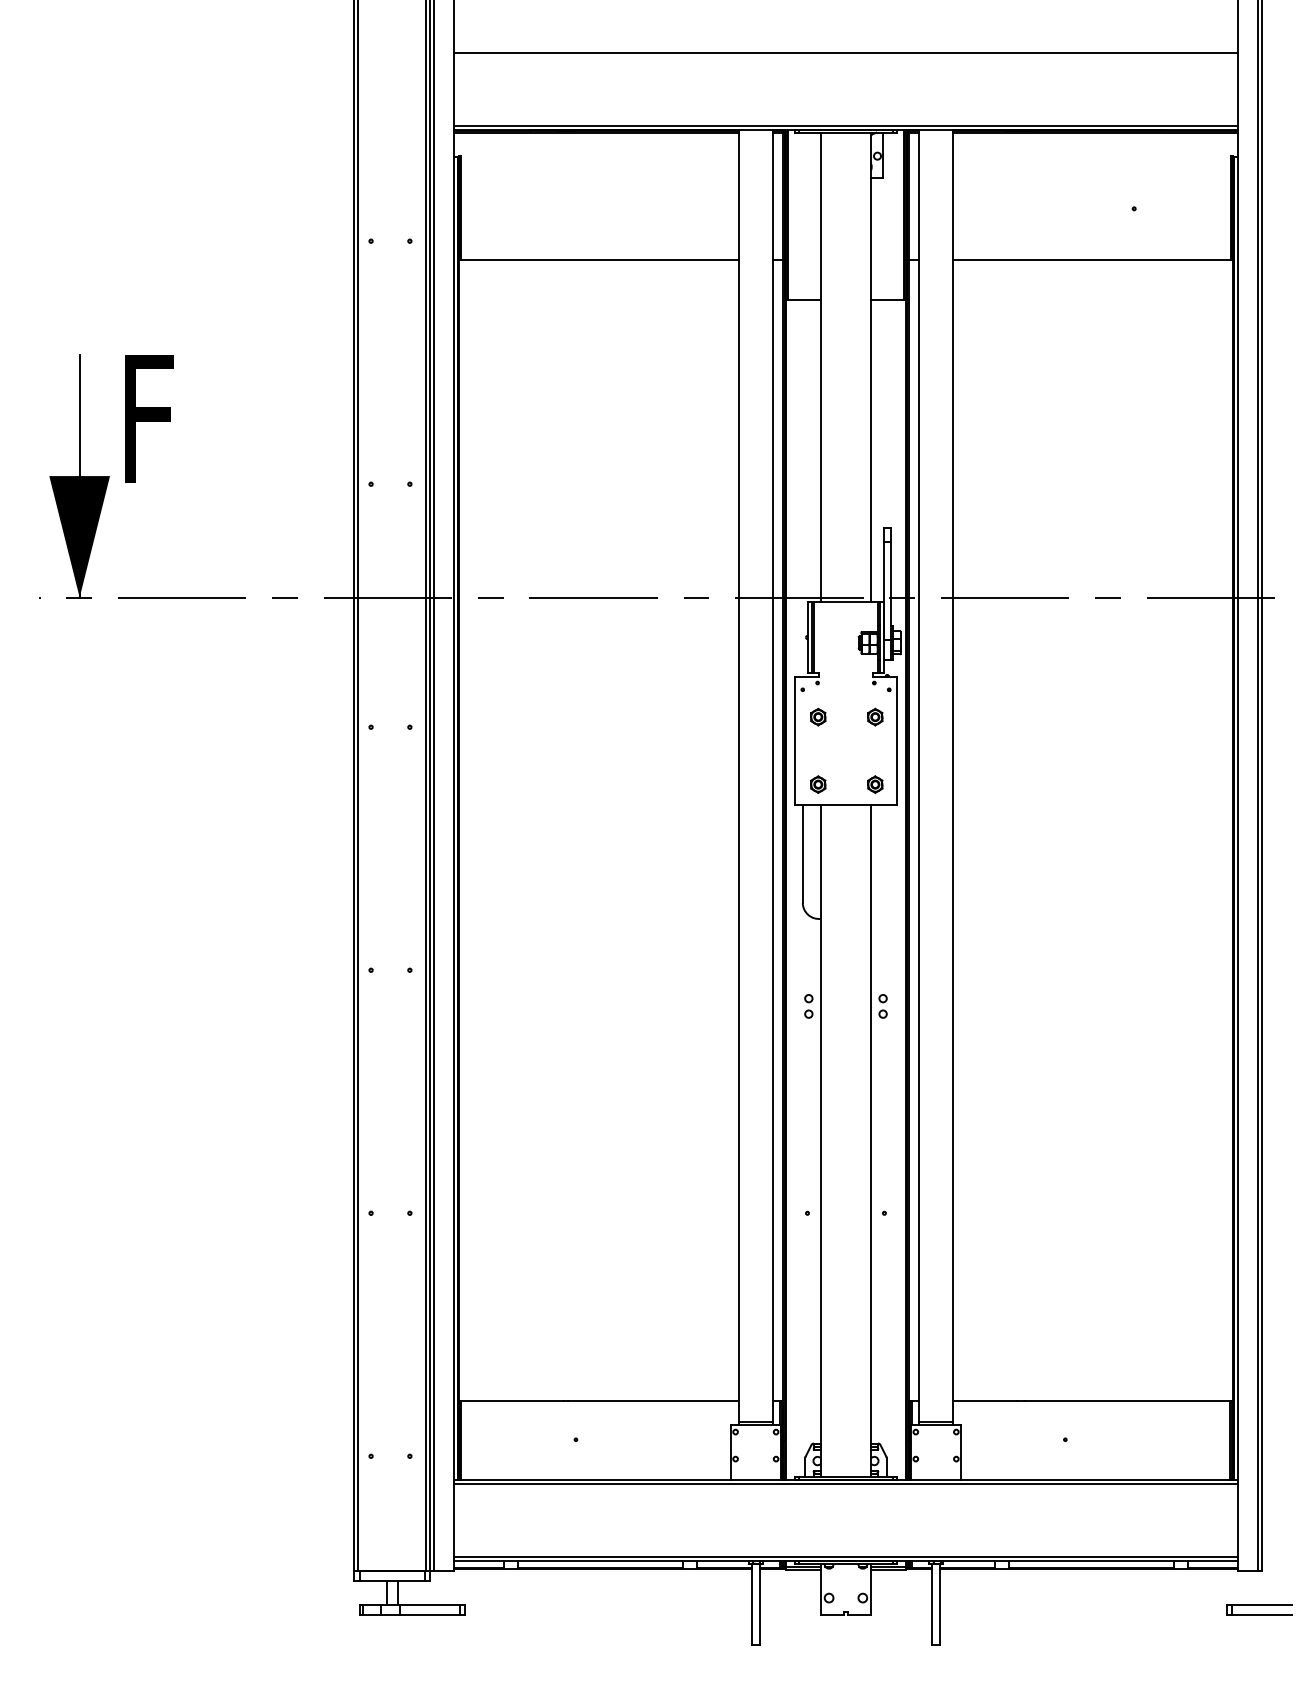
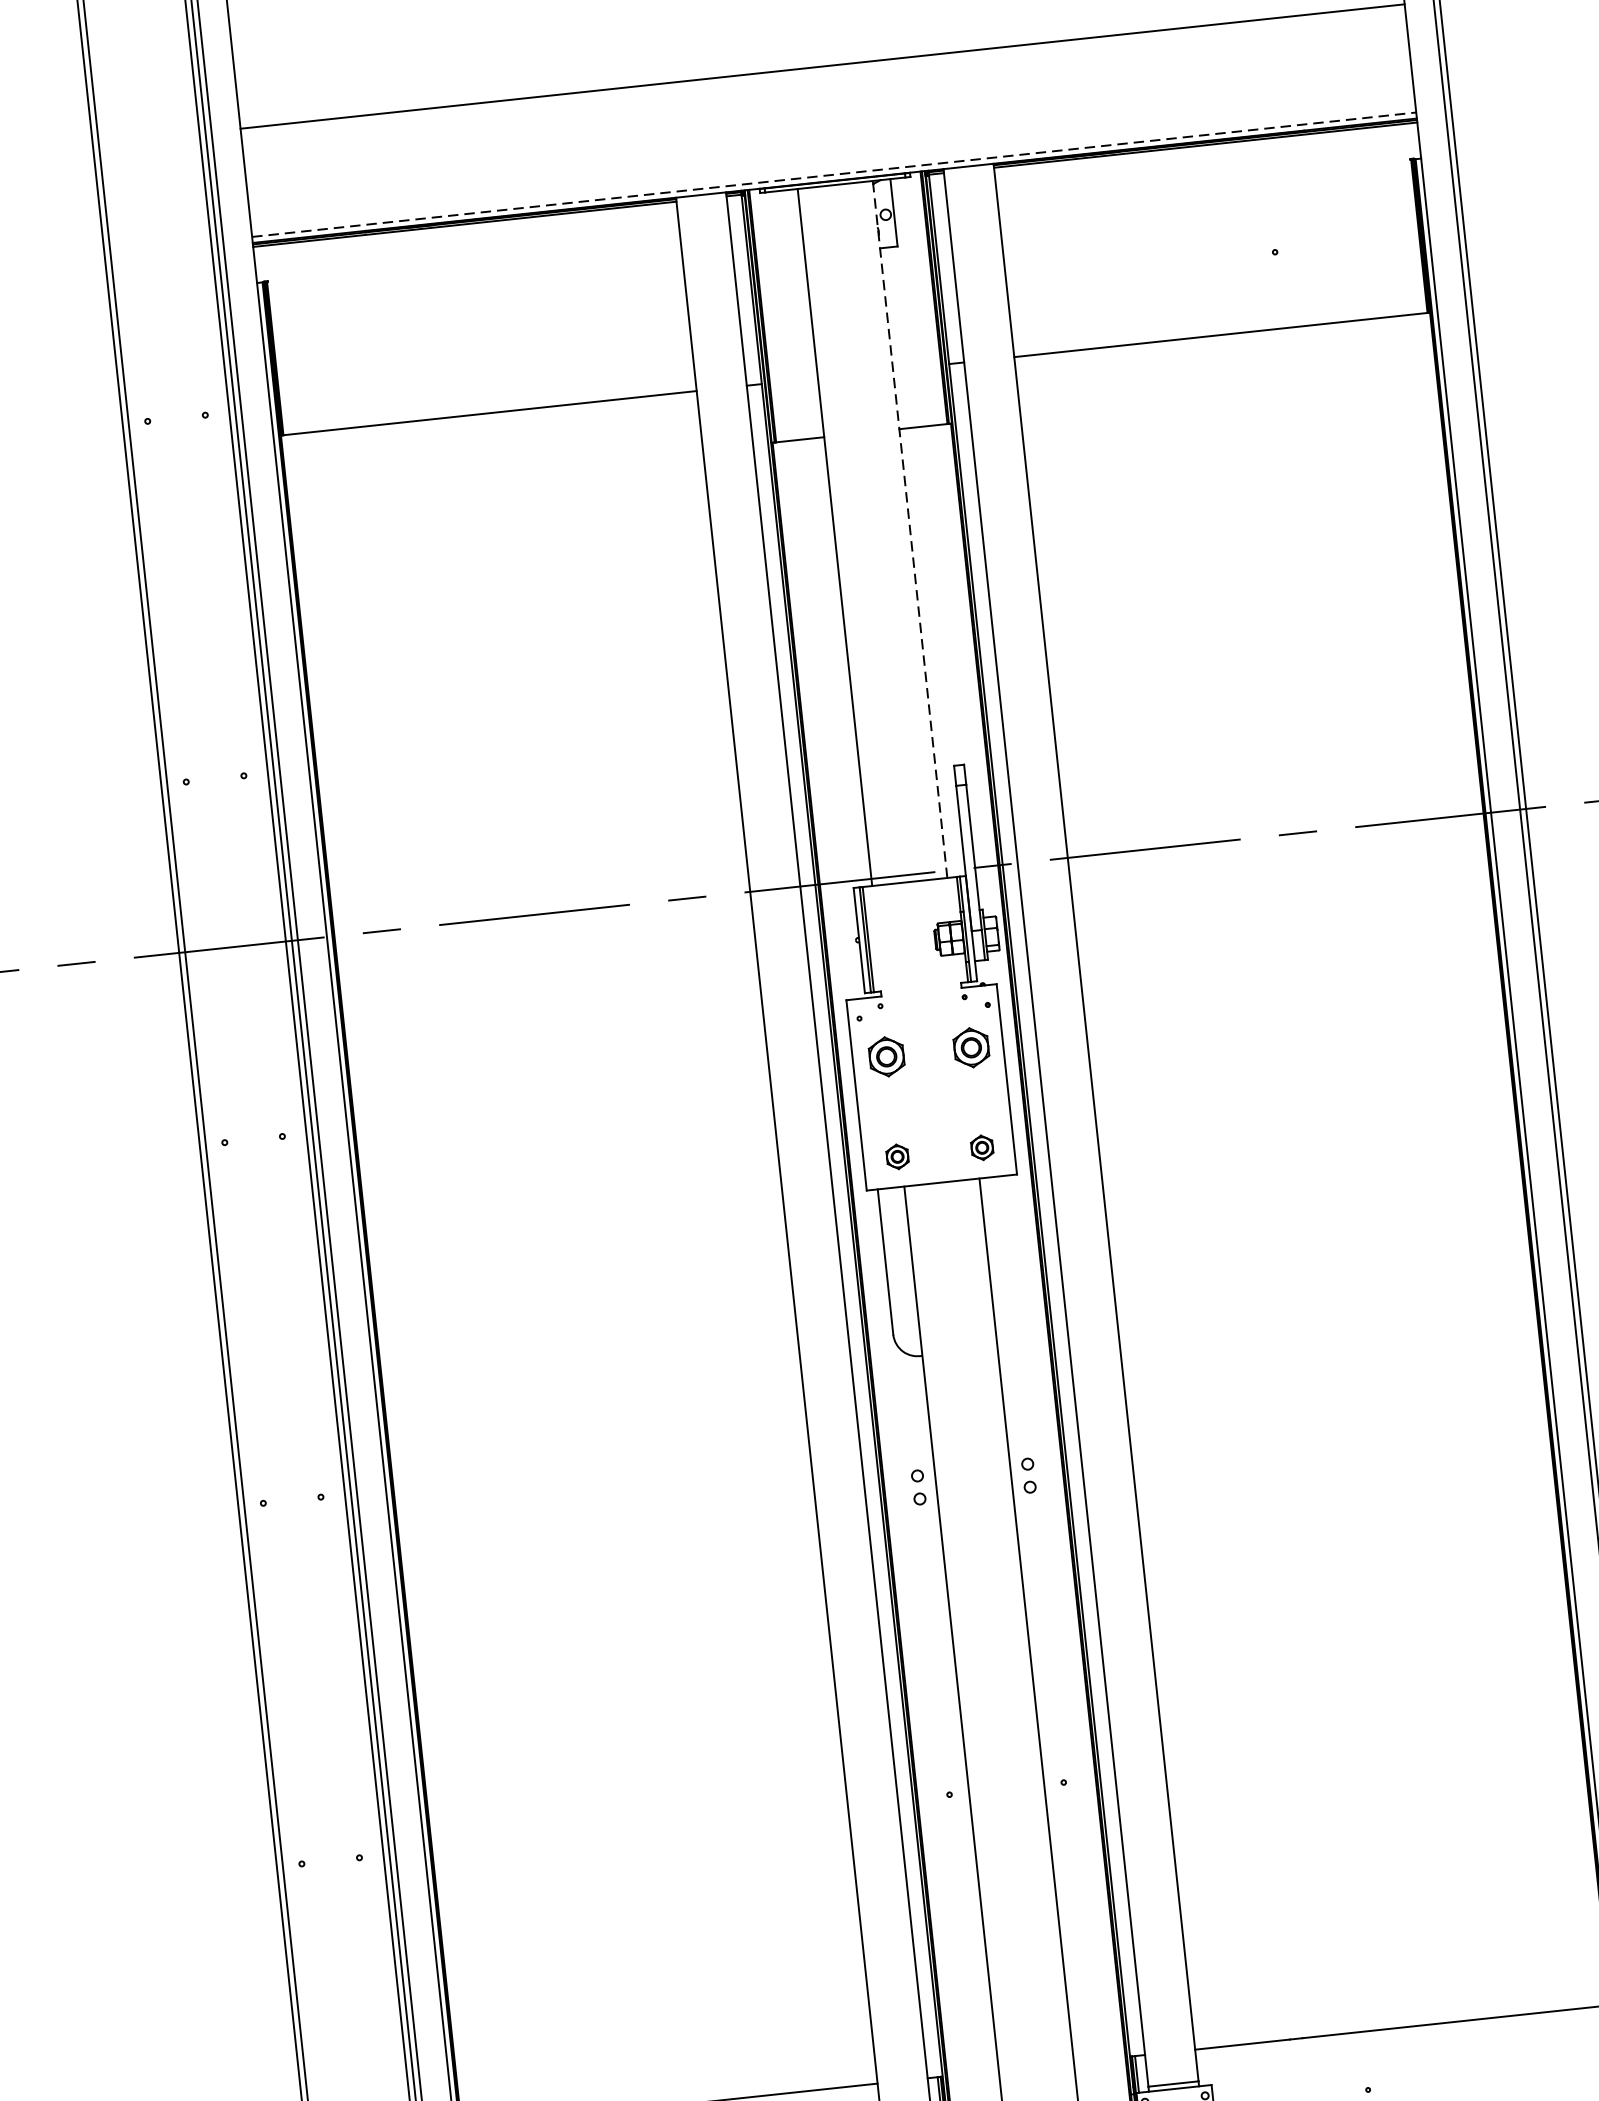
line: (846, 125) -> (834, 174), solid -> dashed
line: (871, 367) -> (910, 529), solid -> dashed
part: (818, 716) -> (887, 1055), size x1.6
part: (875, 716) -> (971, 1046), size x1.6

